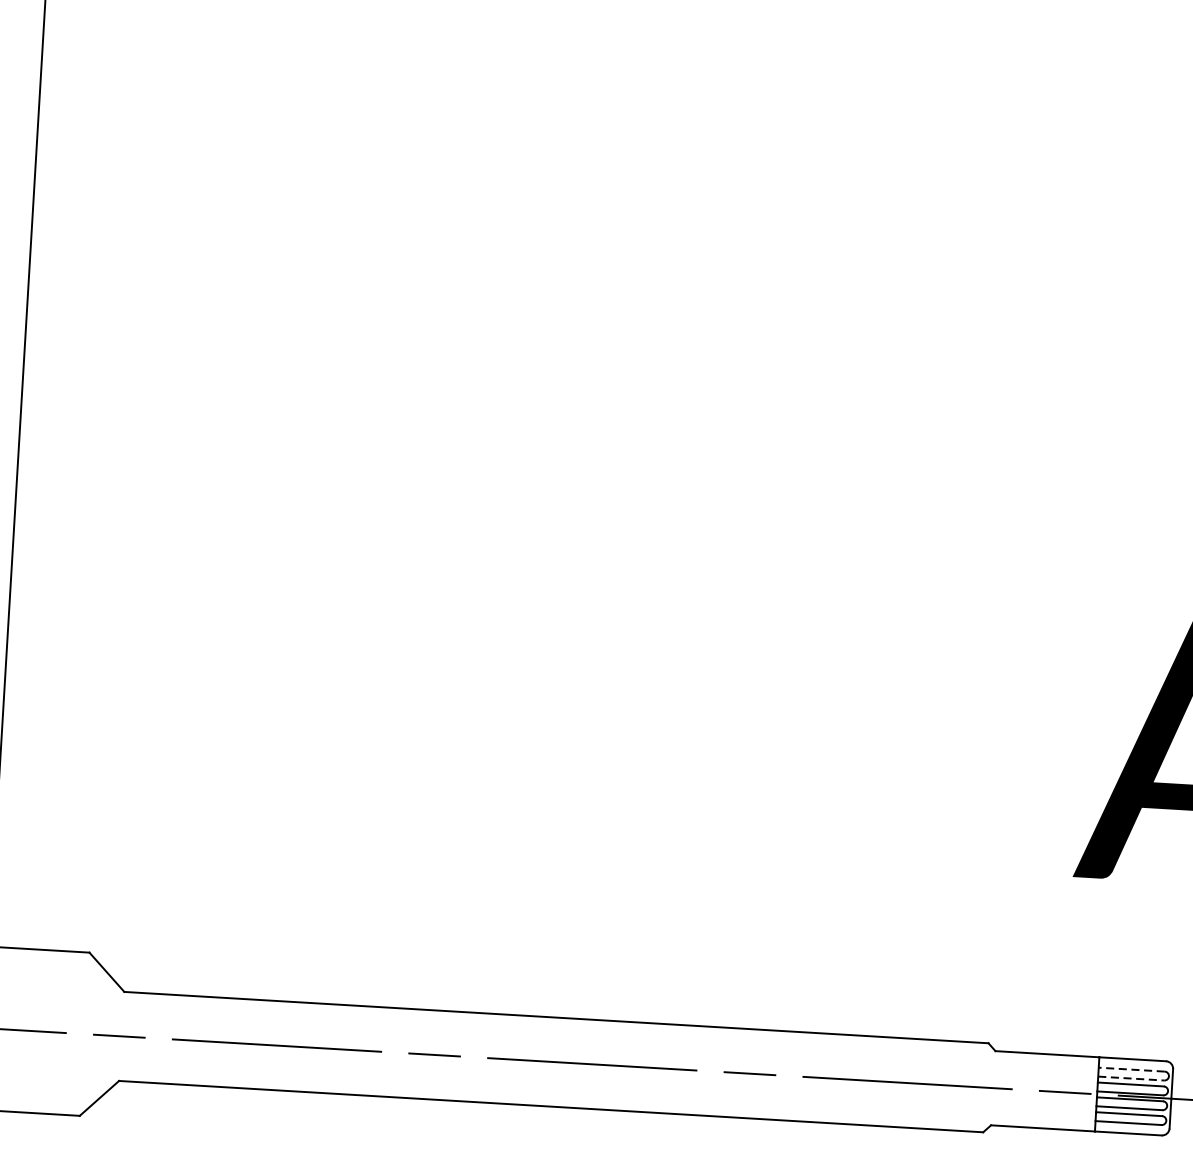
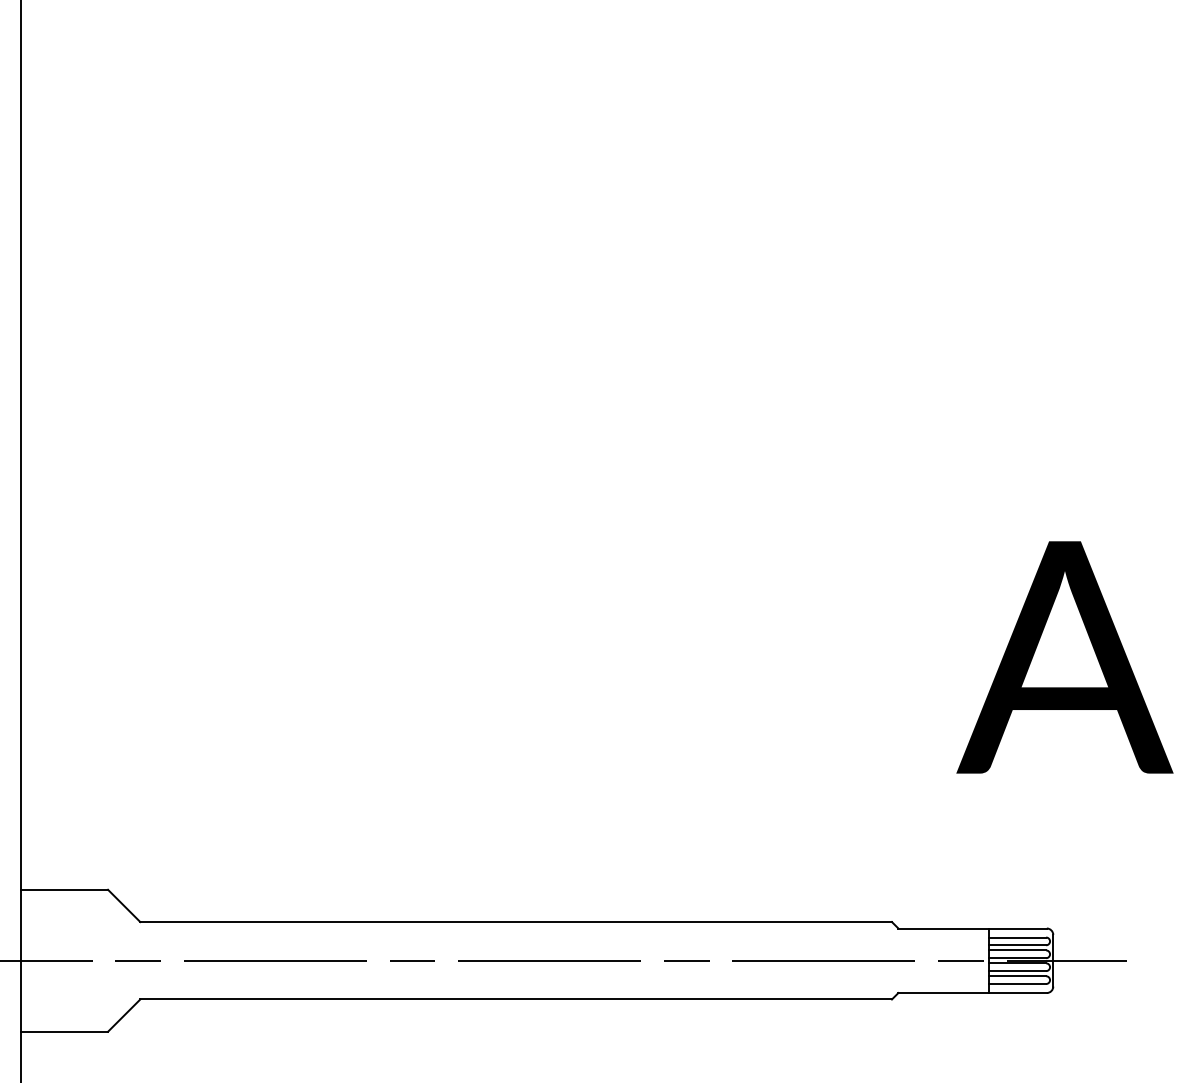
line: (1131, 1069) -> (1017, 937), dashed -> solid
line: (1131, 1078) -> (1017, 945), dashed -> solid

